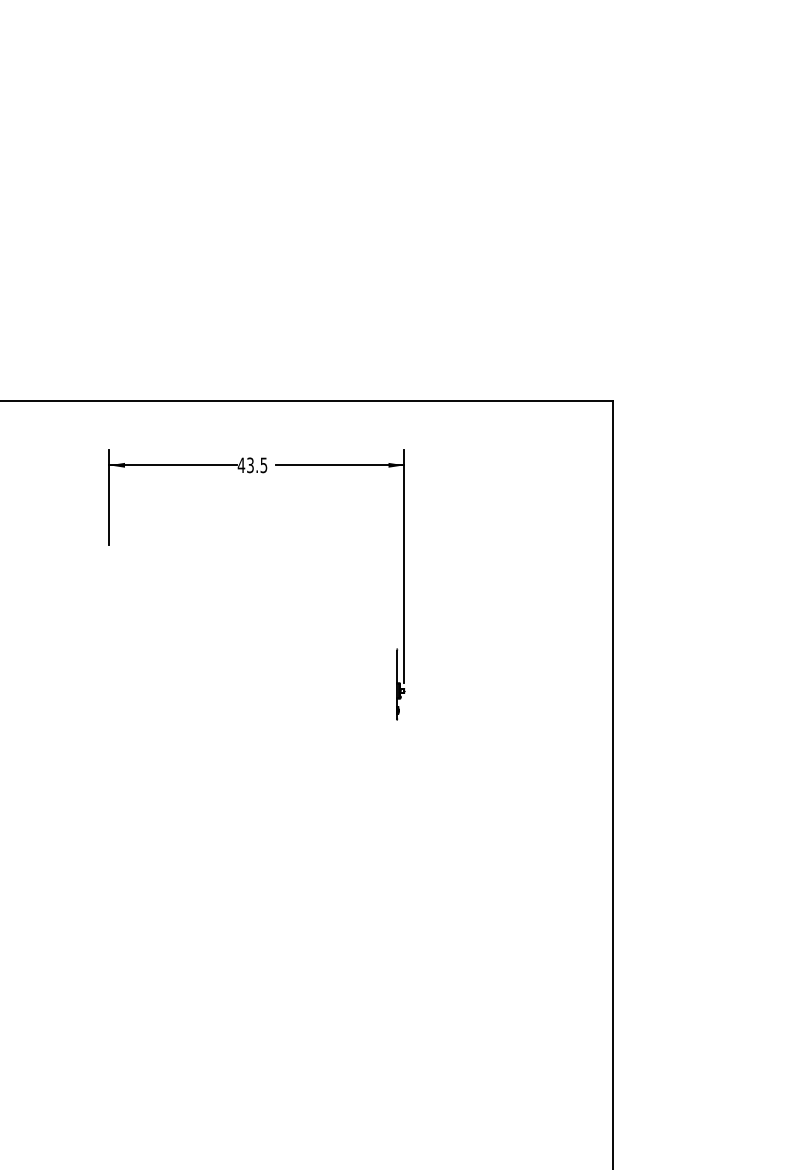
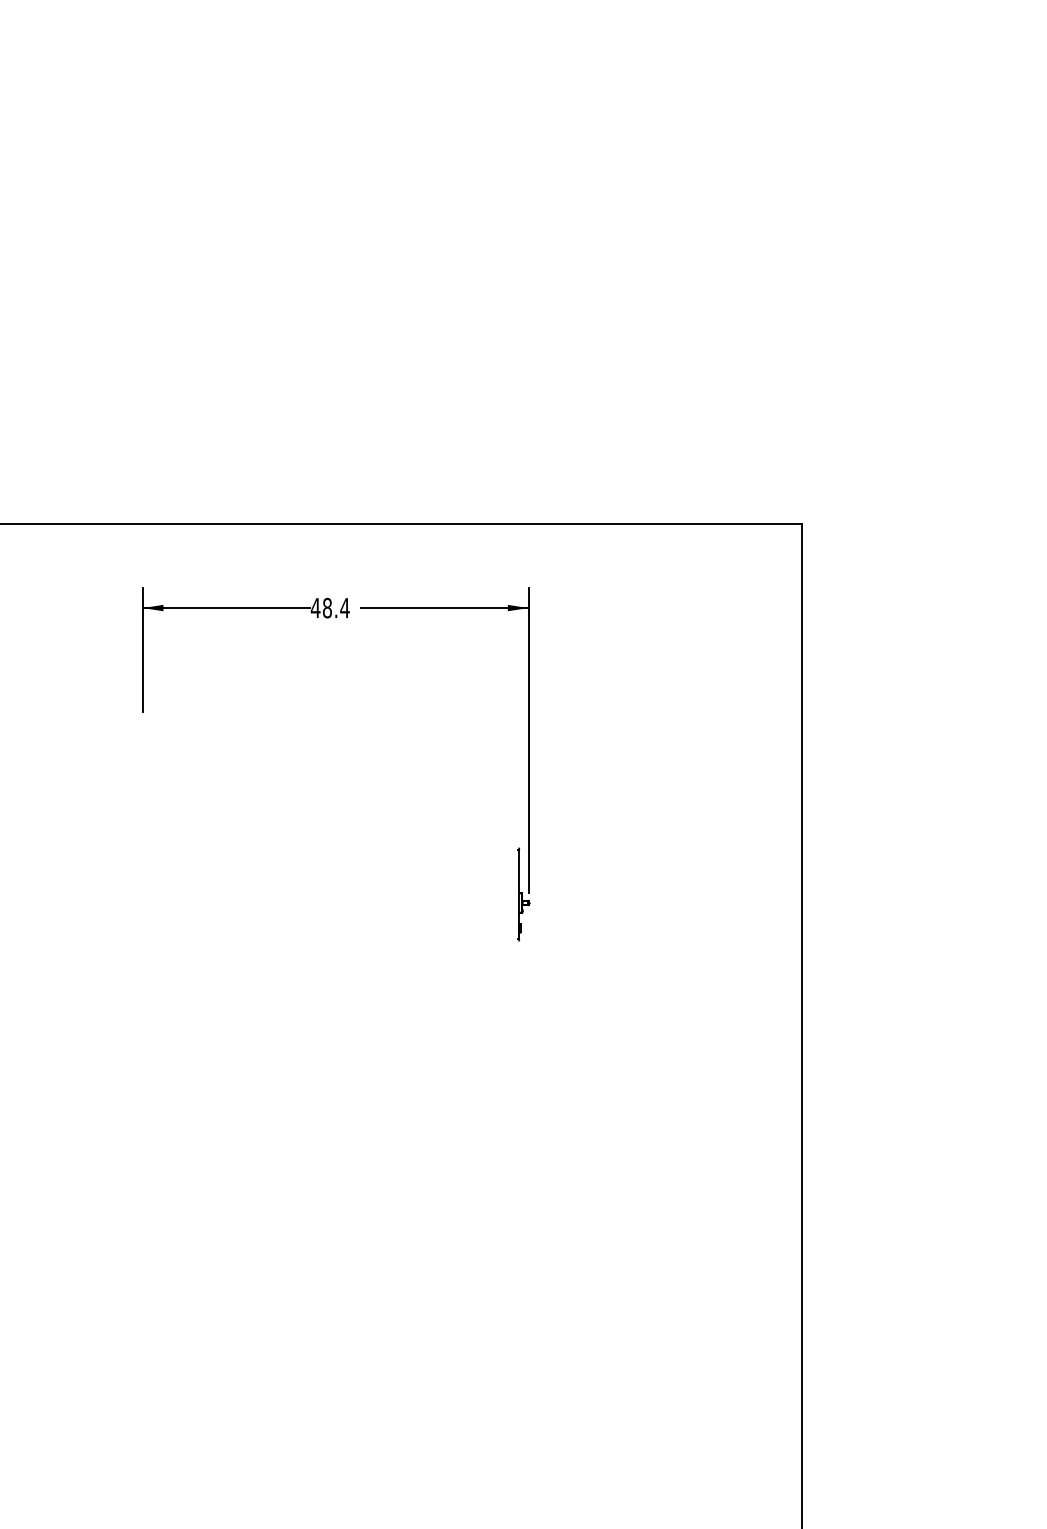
text: (256, 465) -> (335, 608), 43.5 -> 48.4

